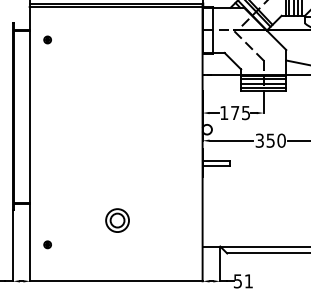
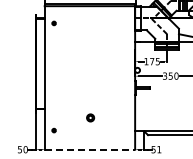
part: (117, 219) -> (90, 117), size x0.6
line: (117, 280) -> (90, 149), solid -> dashed

